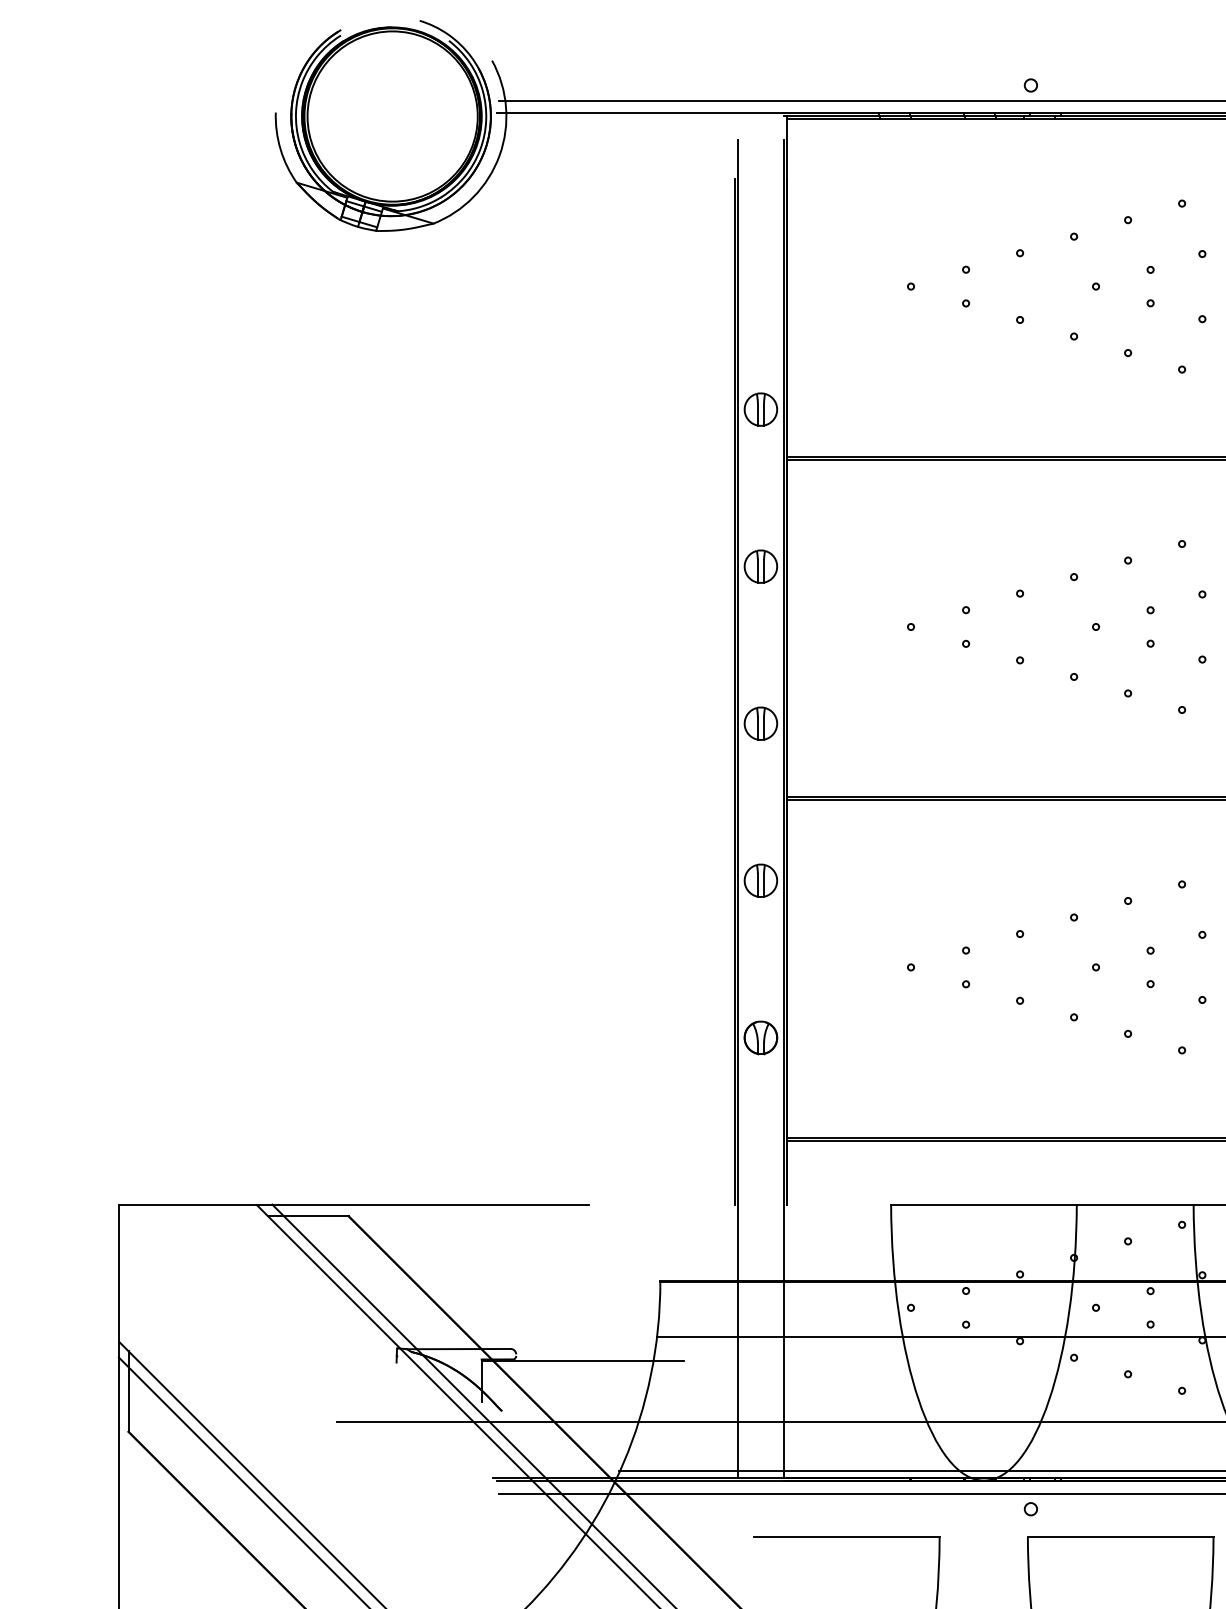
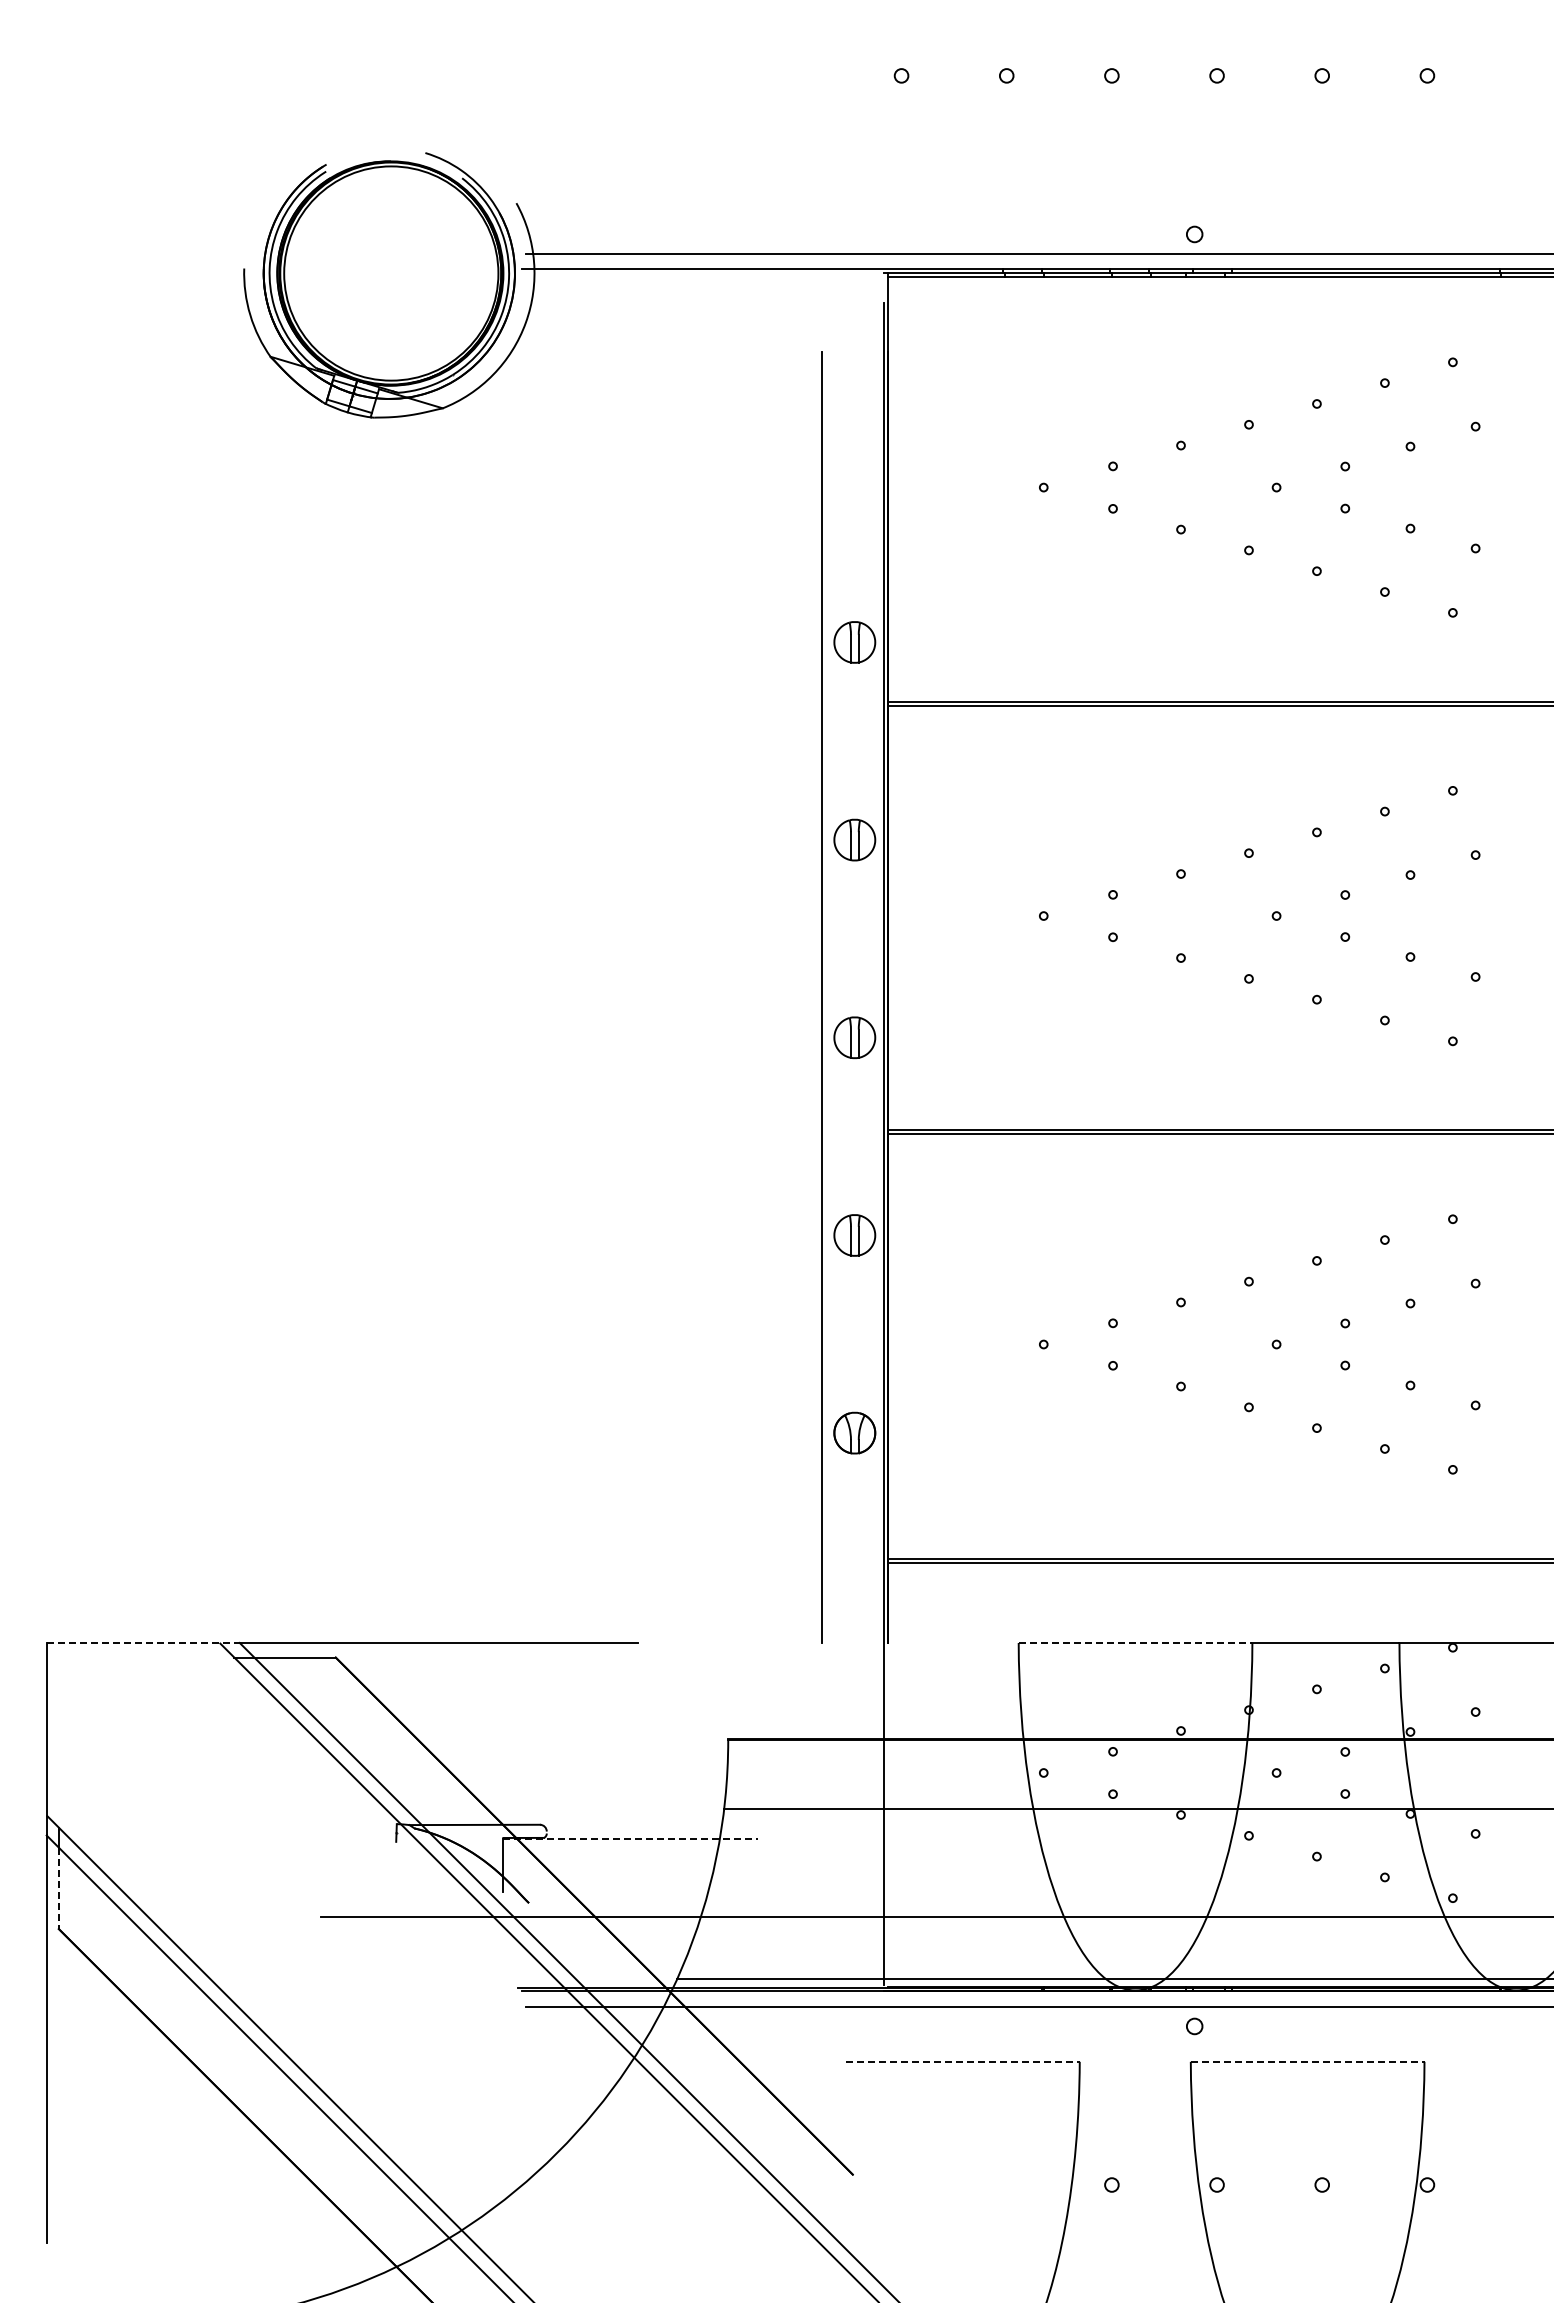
line: (737, 807) -> (825, 1143), removed
line: (195, 1204) -> (143, 1642), solid -> dashed
line: (983, 1204) -> (1135, 1642), solid -> dashed
line: (582, 1360) -> (630, 1839), solid -> dashed
line: (128, 1399) -> (58, 1888), solid -> dashed
line: (846, 1537) -> (962, 2061), solid -> dashed
line: (1120, 1537) -> (1307, 2061), solid -> dashed

